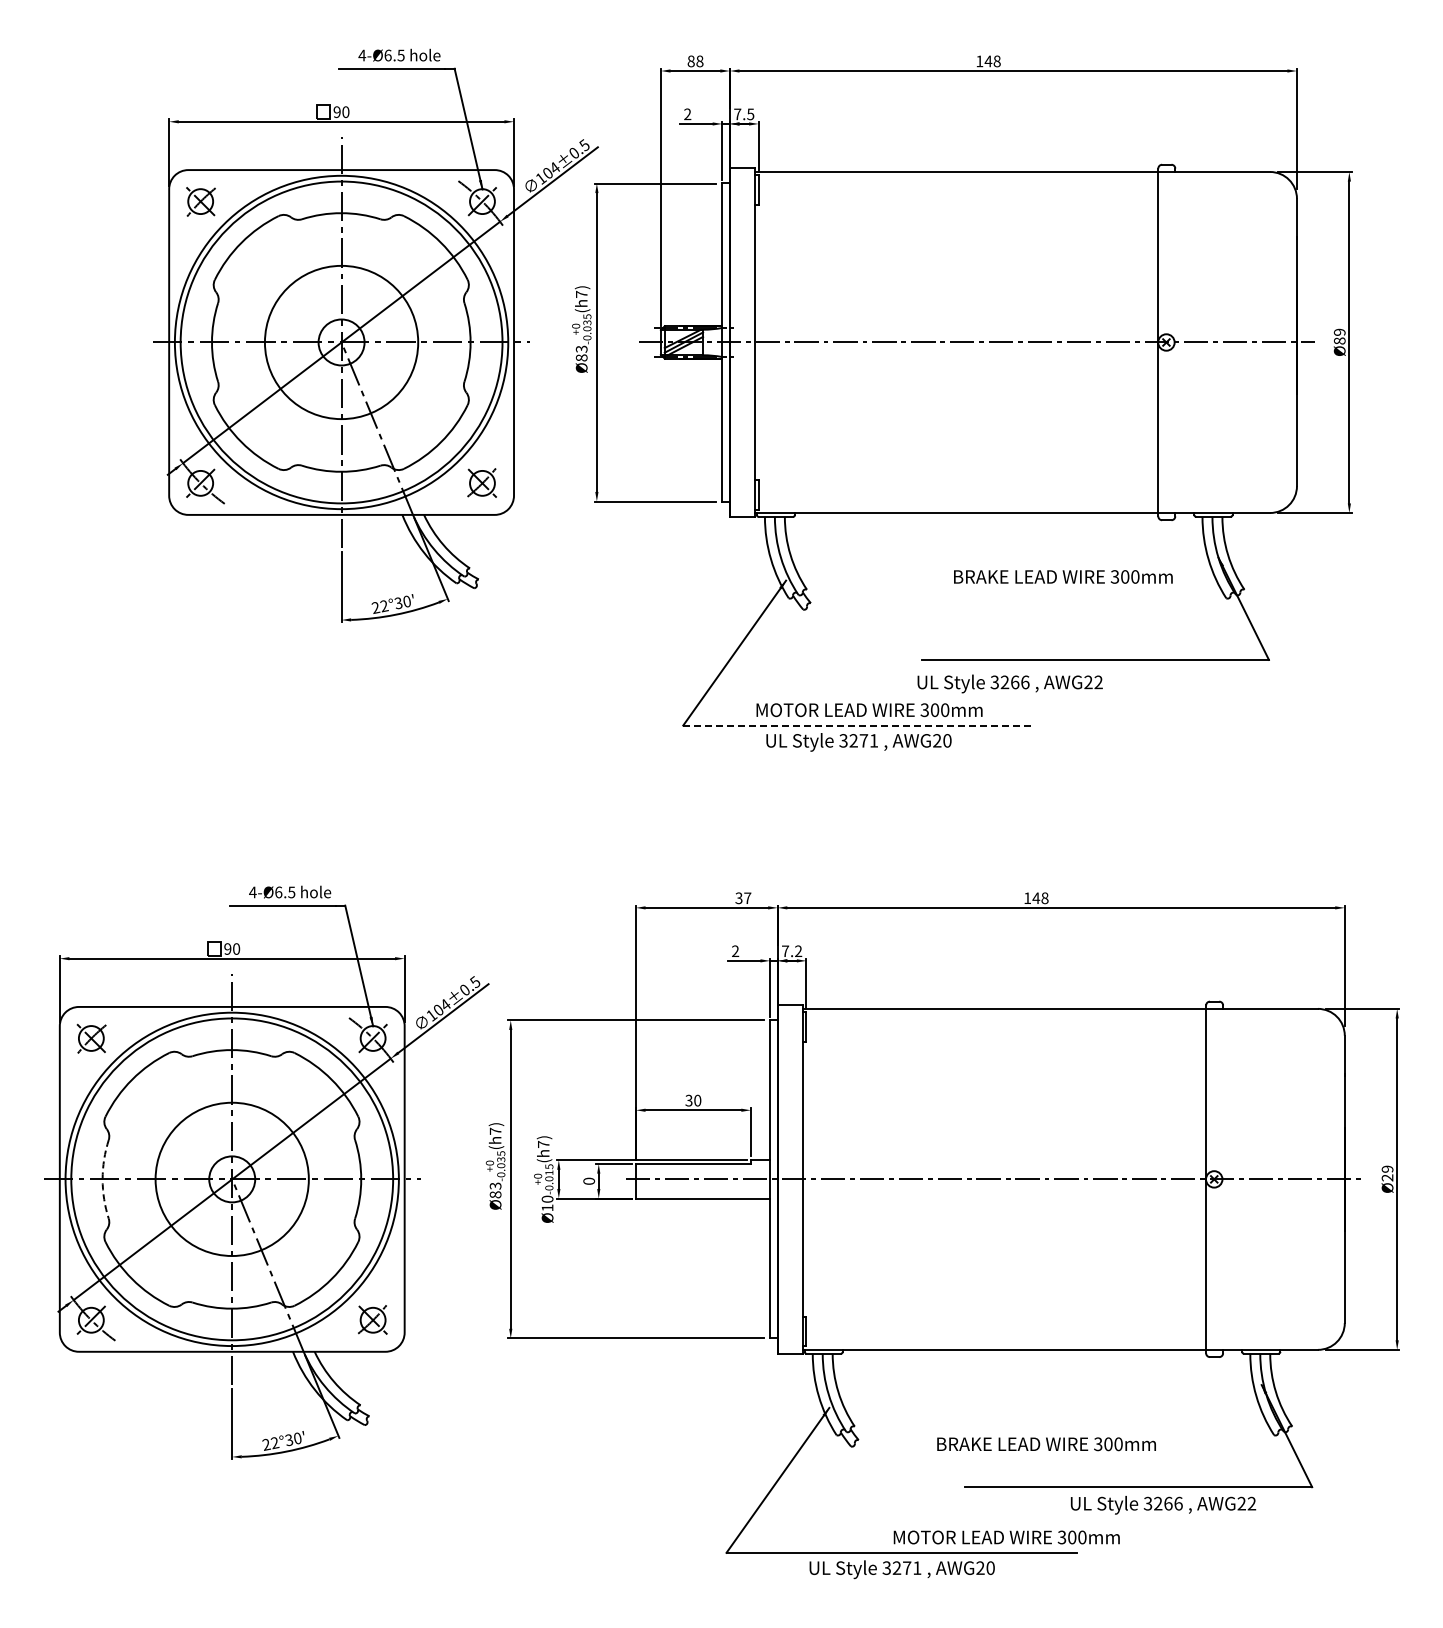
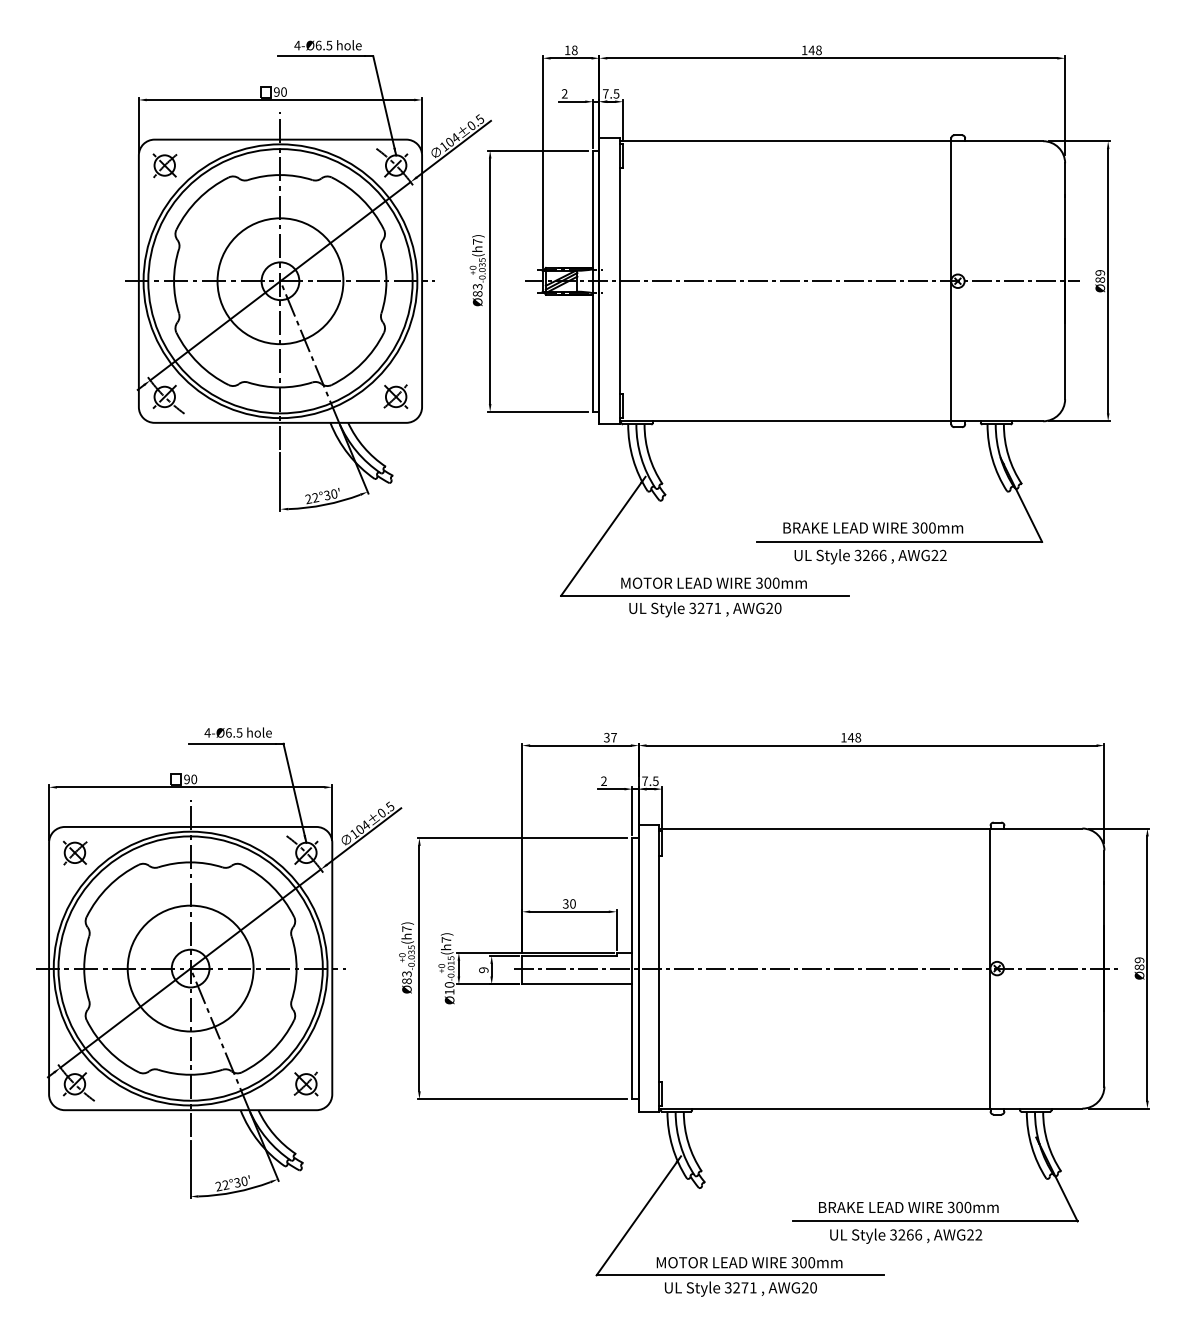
text: (690, 61) -> (567, 50), 88 -> 18
text: (1063, 576) -> (873, 527), moved
text: (1009, 683) -> (870, 556), moved
line: (858, 725) -> (705, 595), dashed -> solid
text: (798, 951) -> (655, 781), 7.2 -> 7.5
text: (1387, 1177) -> (1139, 967), Ø29 -> Ø89
arc: (102, 1179) -> (84, 968), dashed -> solid
text: (588, 1180) -> (483, 969), 0 -> 9
text: (1046, 1444) -> (908, 1207), moved
text: (1163, 1505) -> (906, 1236), moved
text: (1006, 1537) -> (749, 1262), moved

